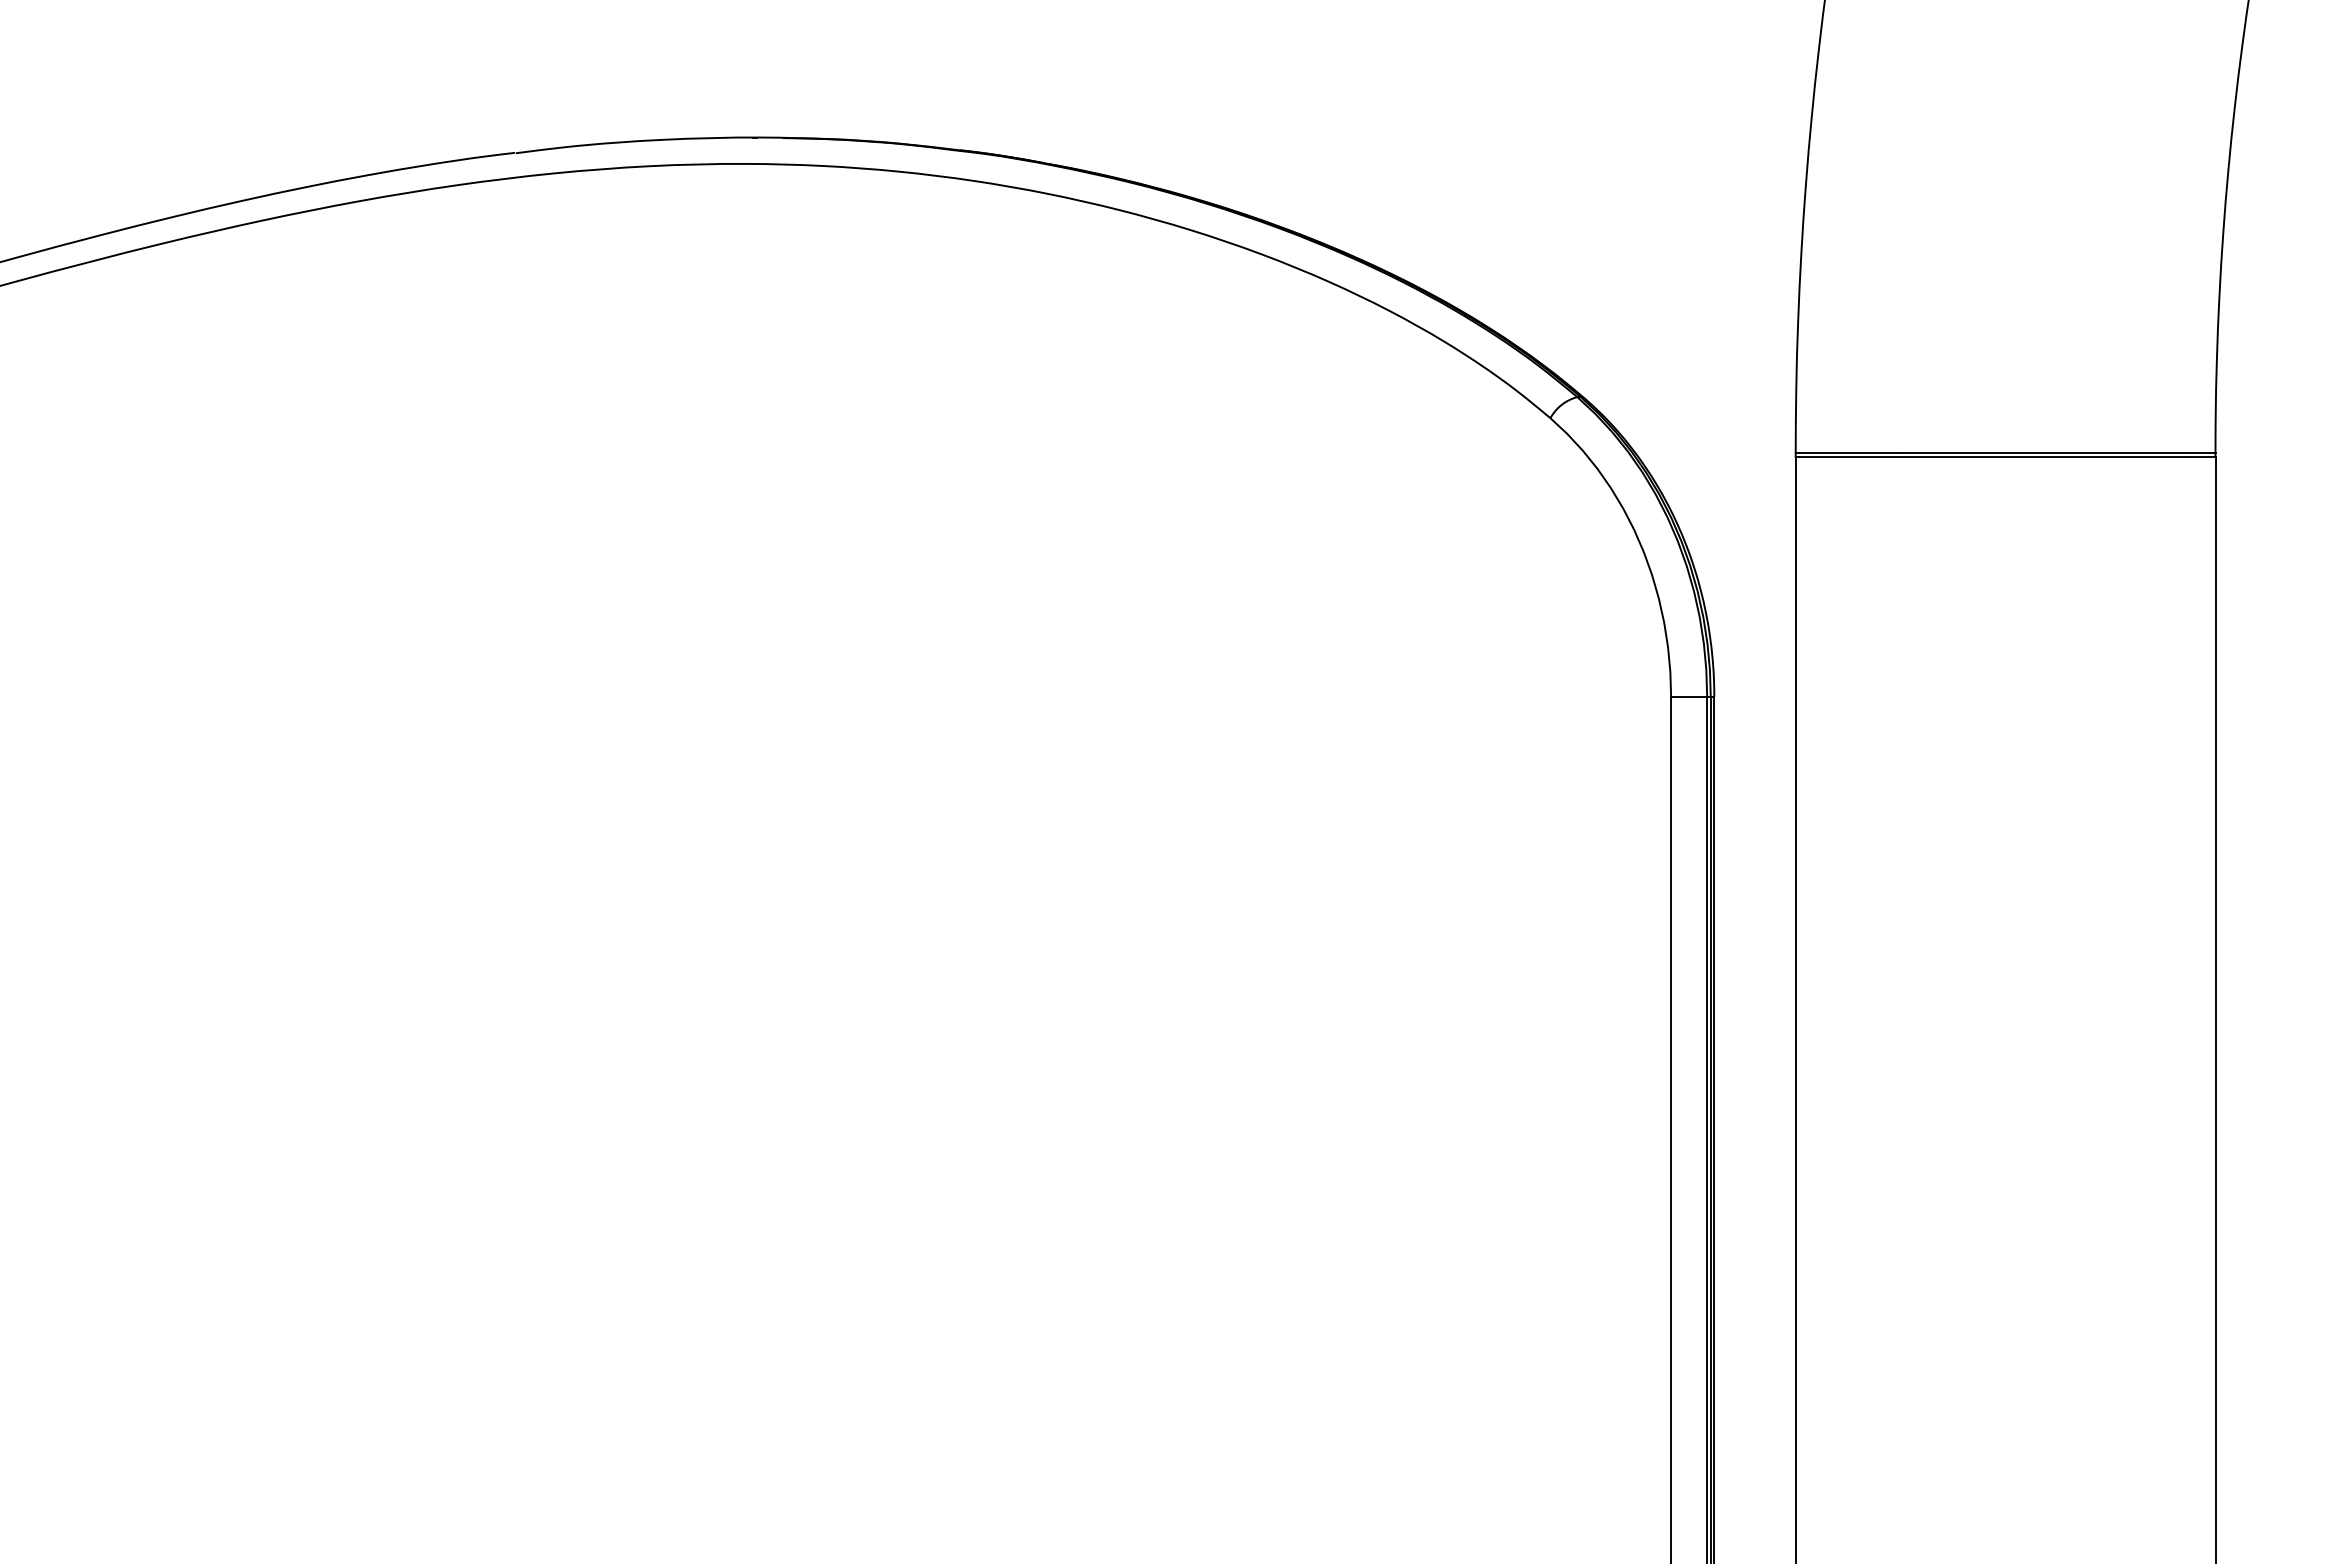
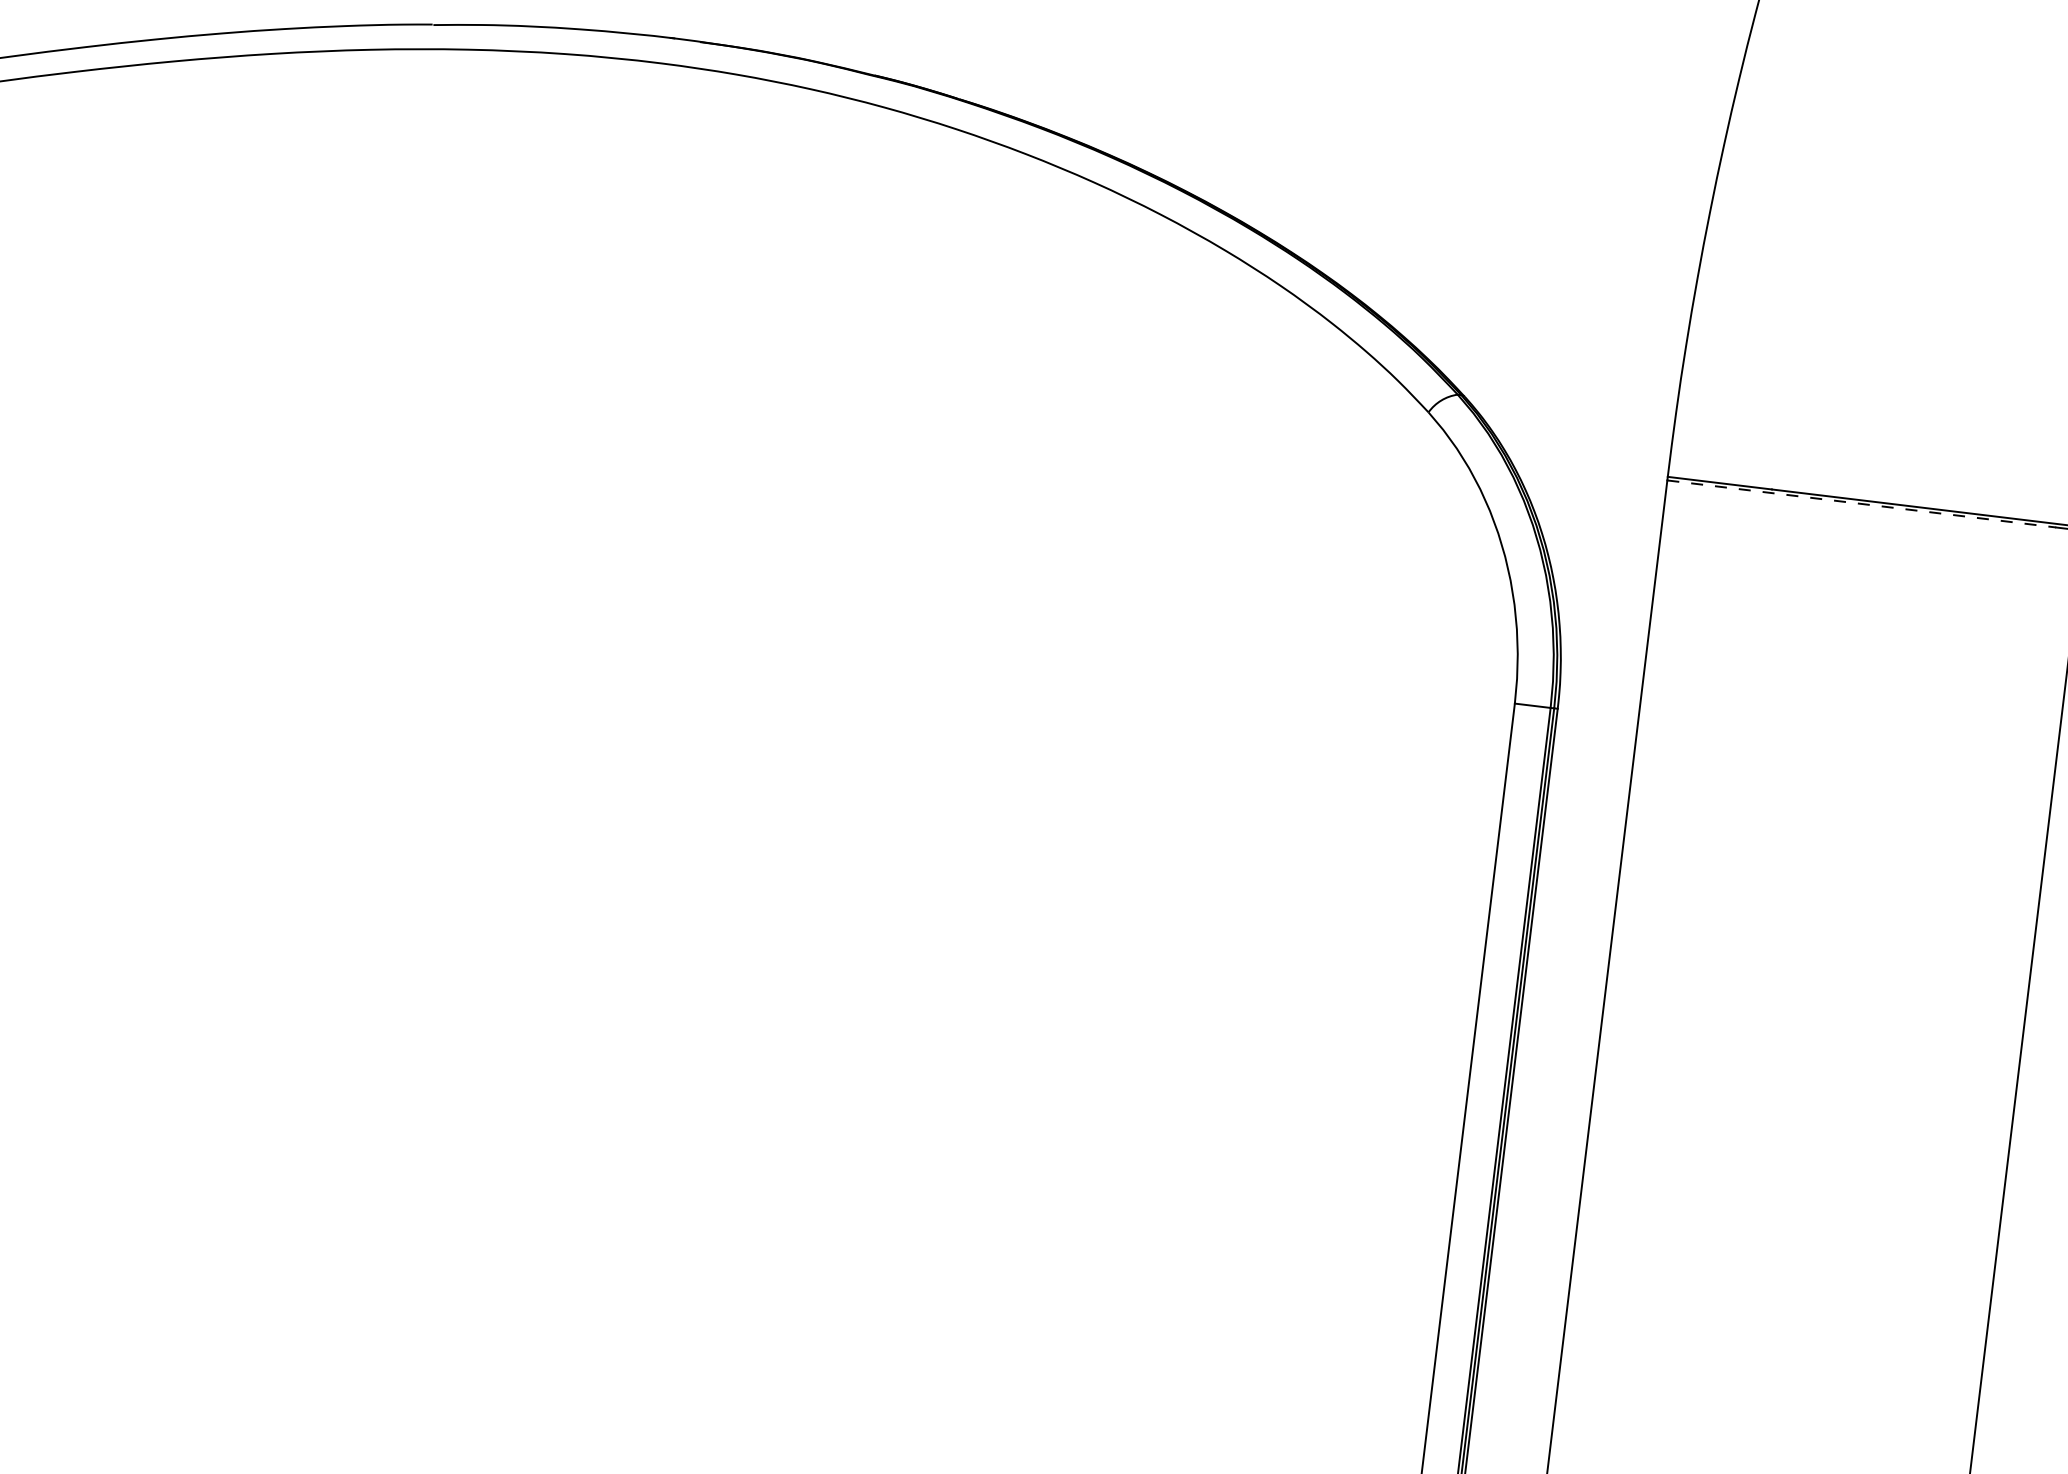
line: (1991, 457) -> (1861, 504), solid -> dashed

